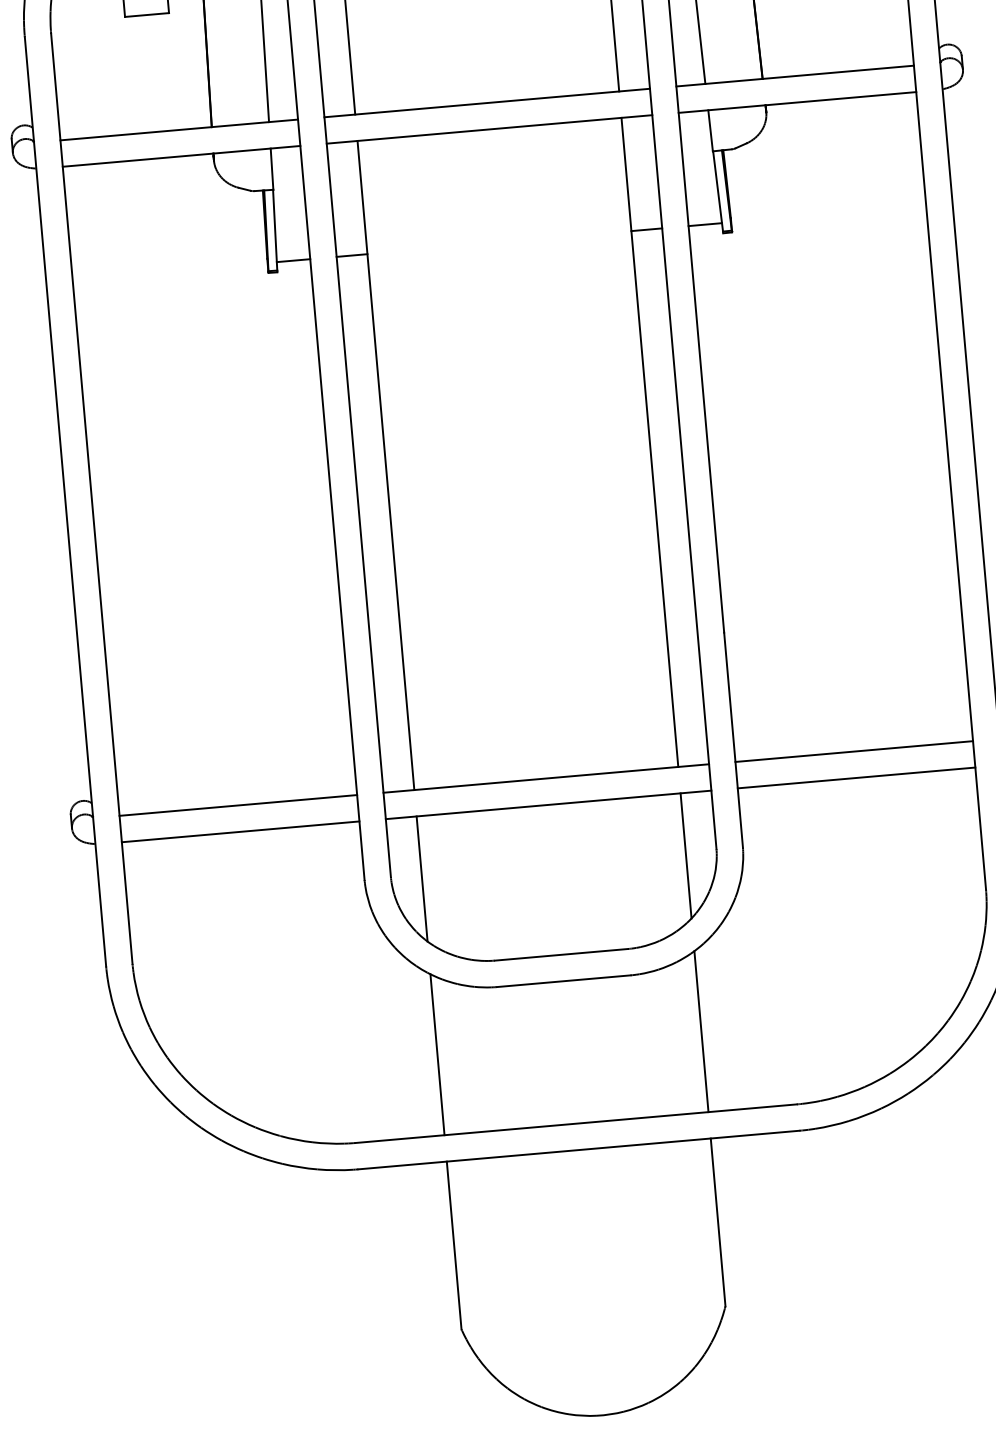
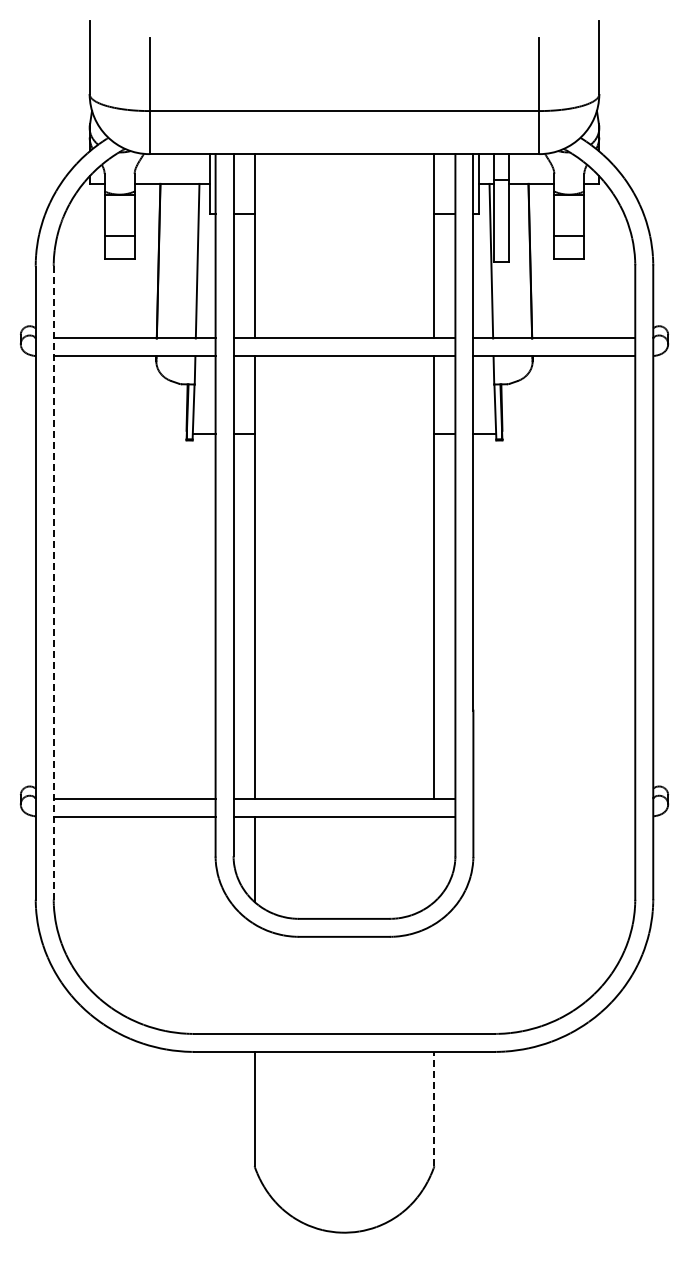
line: (91, 498) -> (53, 582), solid -> dashed
line: (854, 751) -> (554, 798), removed
line: (856, 777) -> (554, 816), removed
line: (686, 854) -> (434, 858), removed
line: (701, 1030) -> (434, 978), removed
line: (437, 1053) -> (254, 978), removed
line: (718, 1221) -> (434, 1108), solid -> dashed

